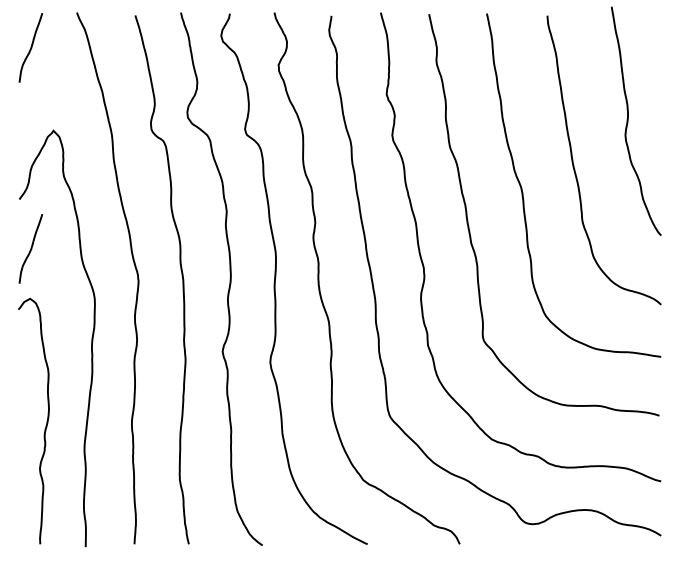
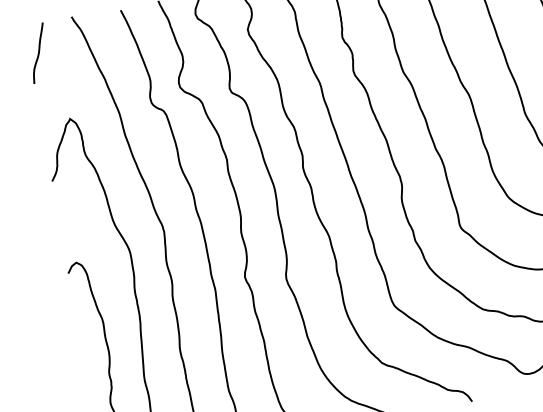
curve: (30, 248) -> (68, 220), removed

